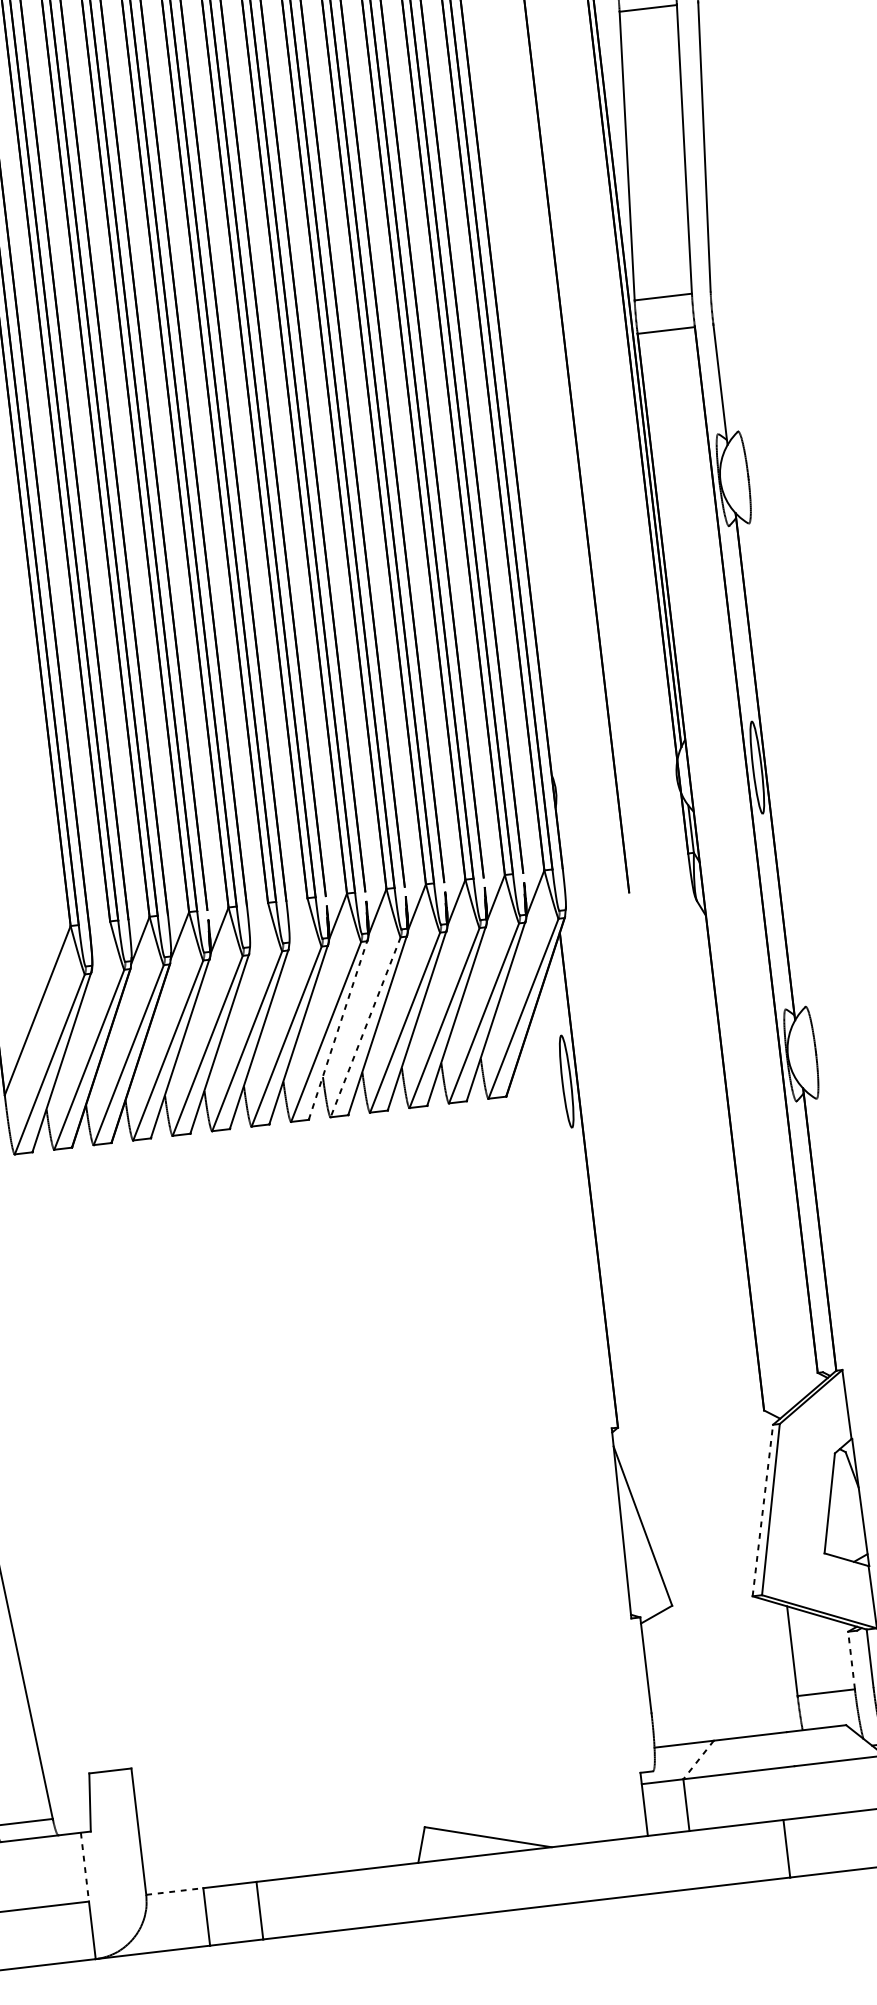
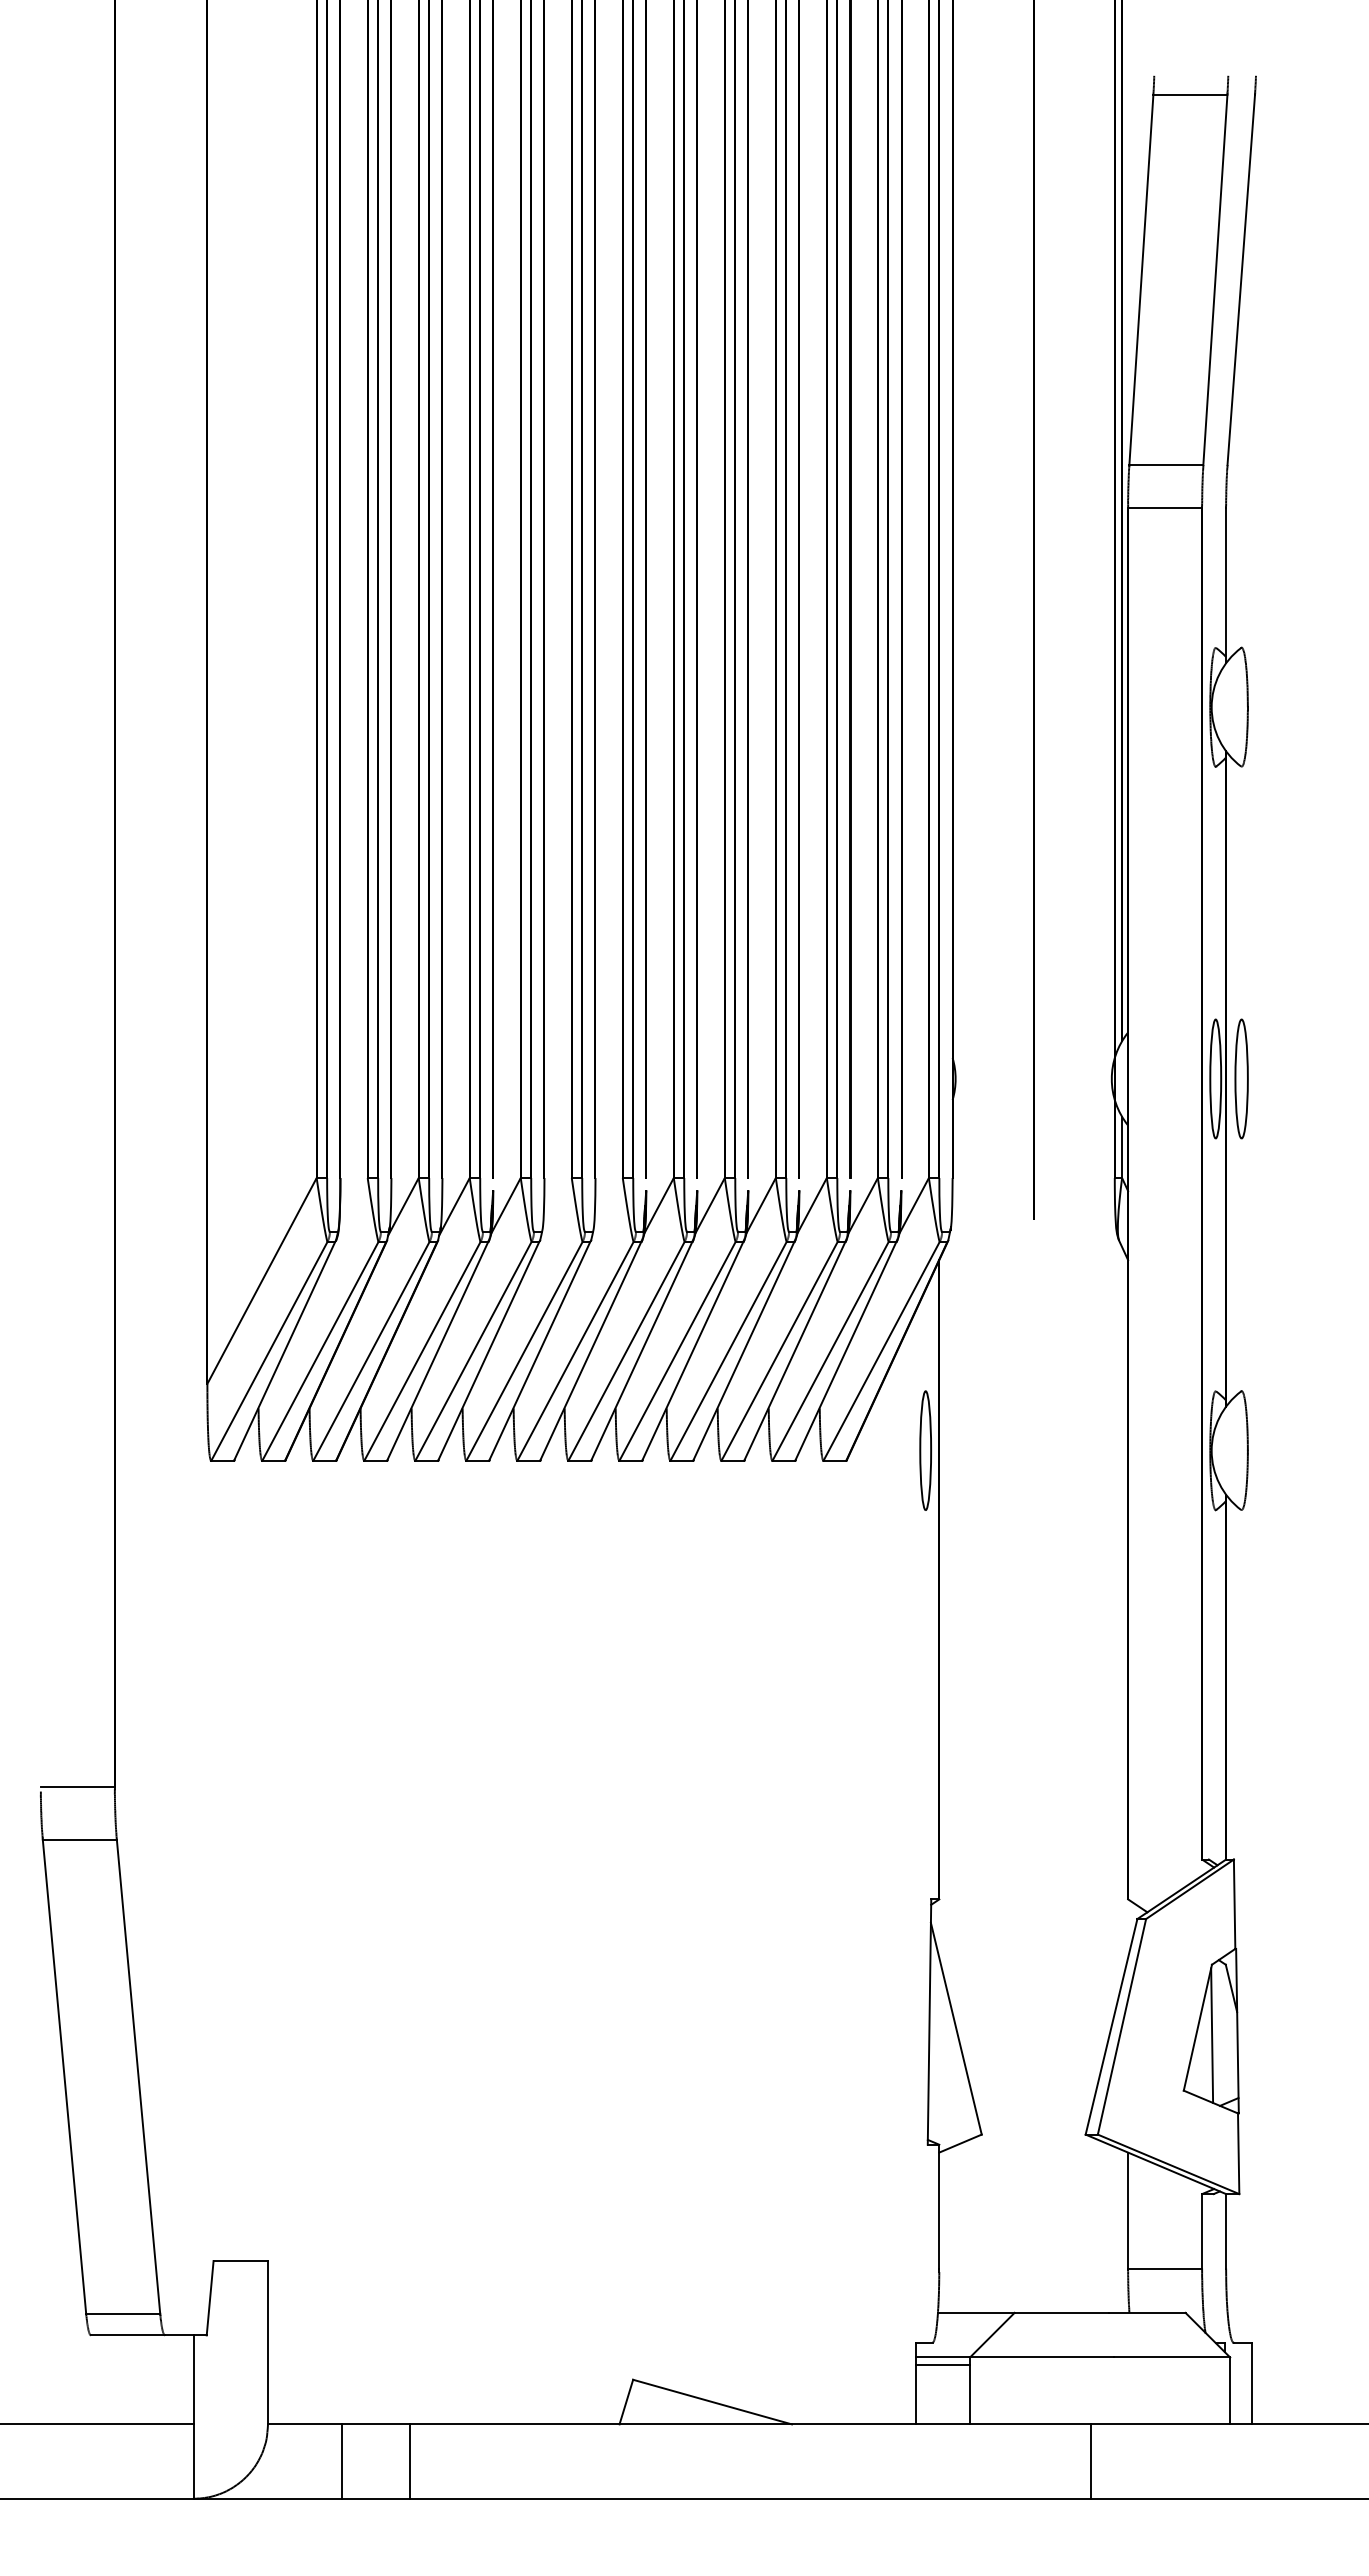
part: (777, 764) -> (1241, 1078), added
line: (365, 1027) -> (677, 1351), dashed -> solid
line: (337, 1030) -> (641, 1351), dashed -> solid
line: (841, 1508) -> (1212, 2035), added
line: (762, 1510) -> (1111, 2026), dashed -> solid
line: (851, 1659) -> (1202, 2230), dashed -> solid
line: (698, 1760) -> (992, 2335), dashed -> solid
line: (663, 1787) -> (943, 2364), added
line: (84, 1867) -> (193, 2380), dashed -> solid
line: (174, 1891) -> (304, 2424), dashed -> solid

